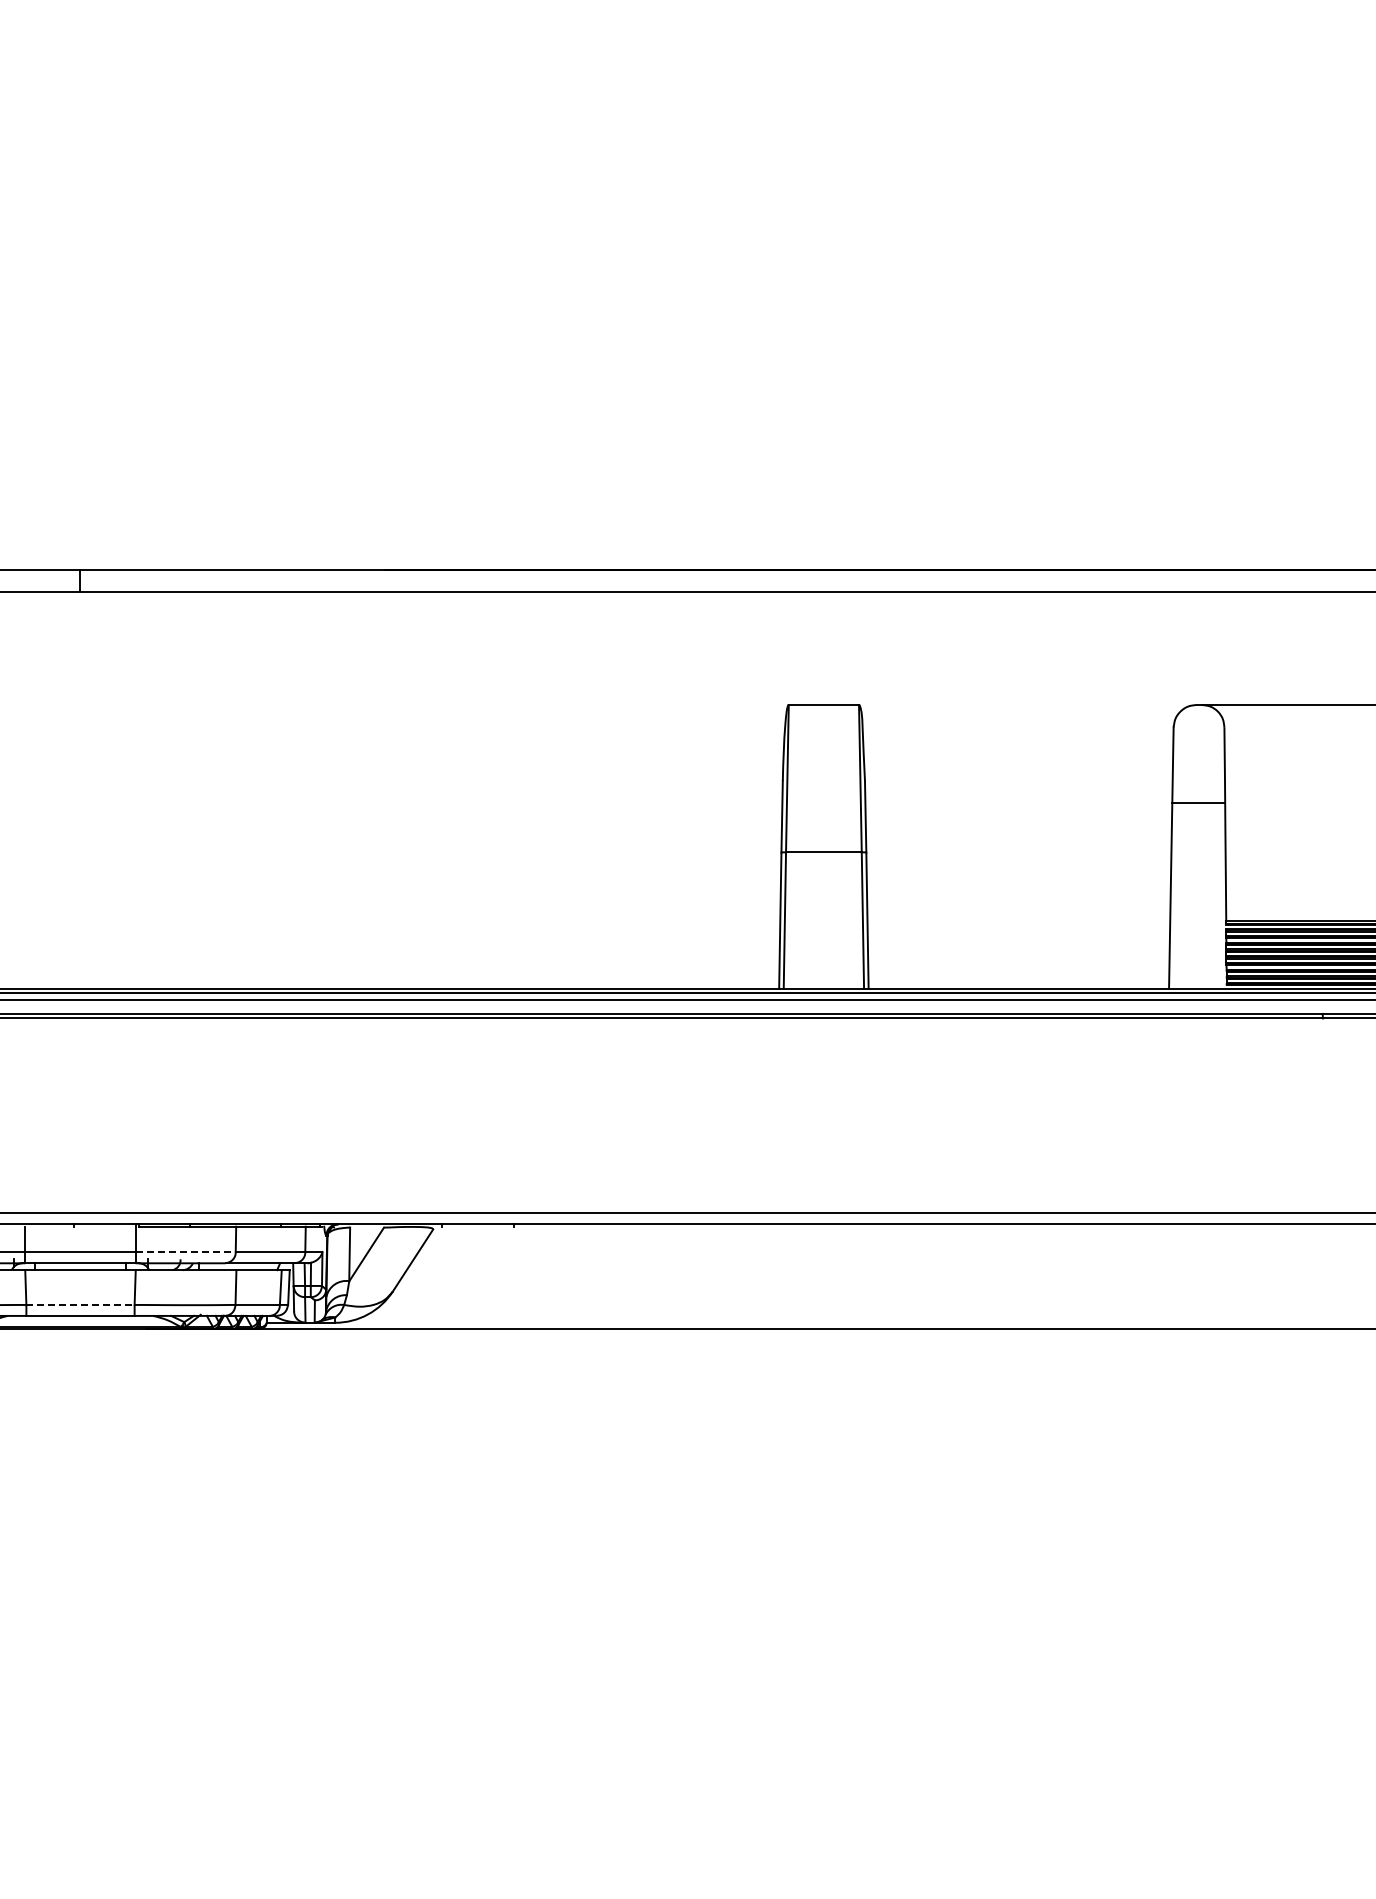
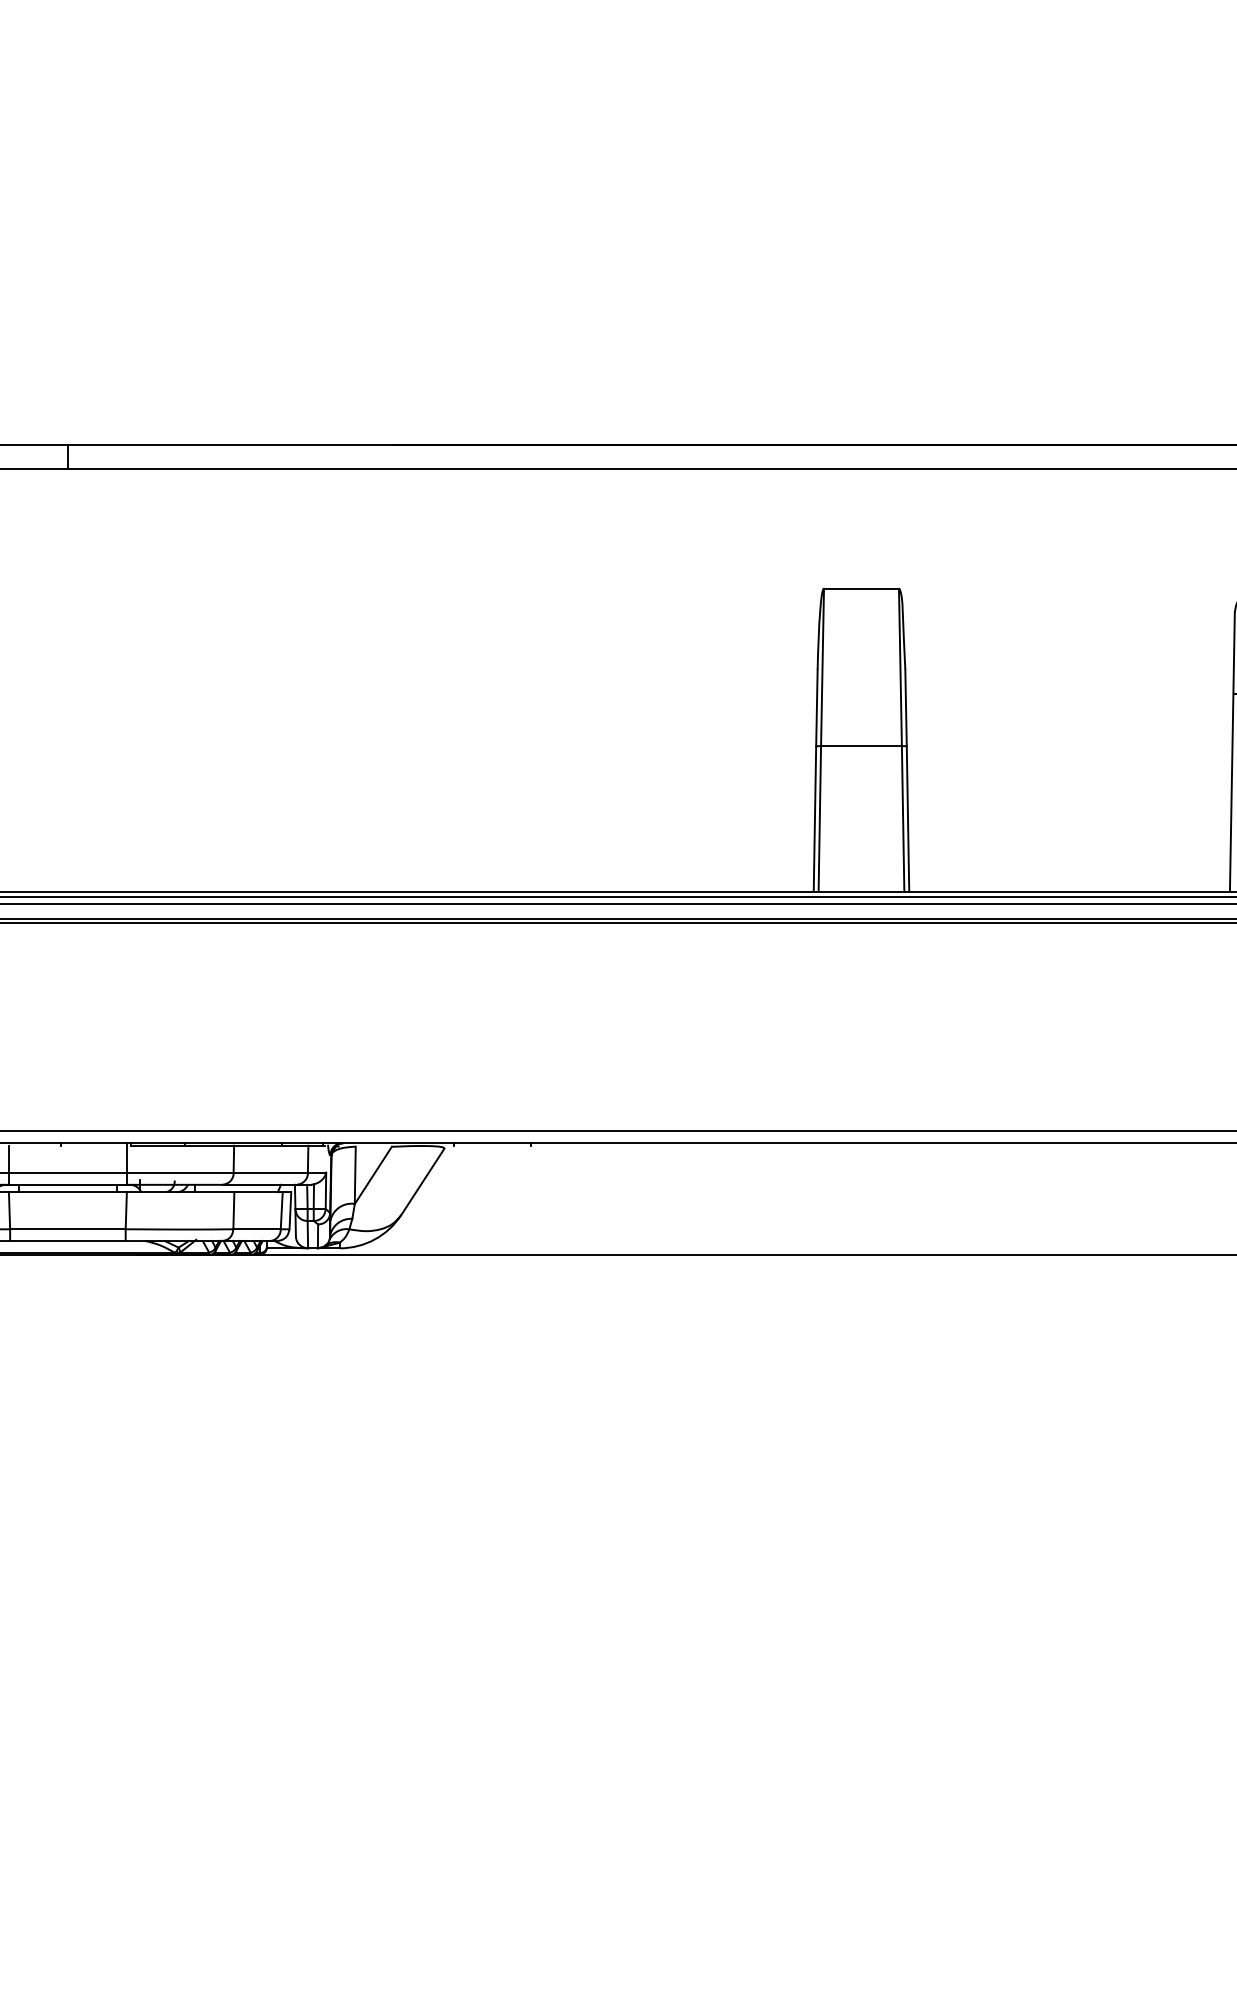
line: (186, 1251) -> (181, 1172), dashed -> solid
line: (81, 1304) -> (68, 1228), dashed -> solid

